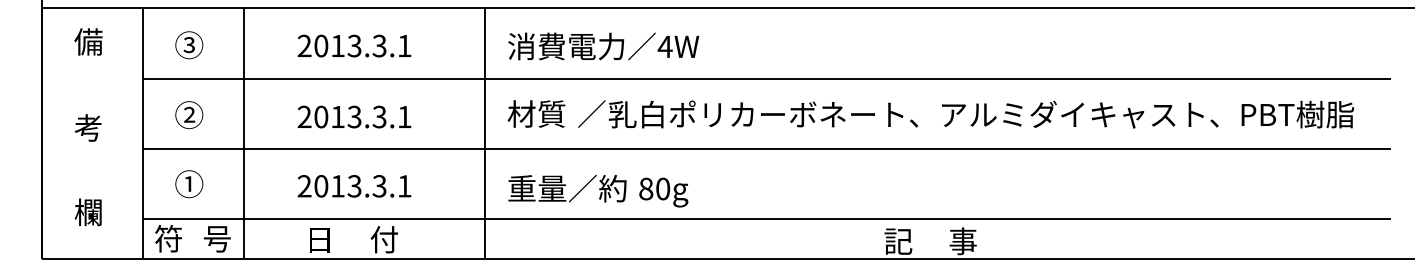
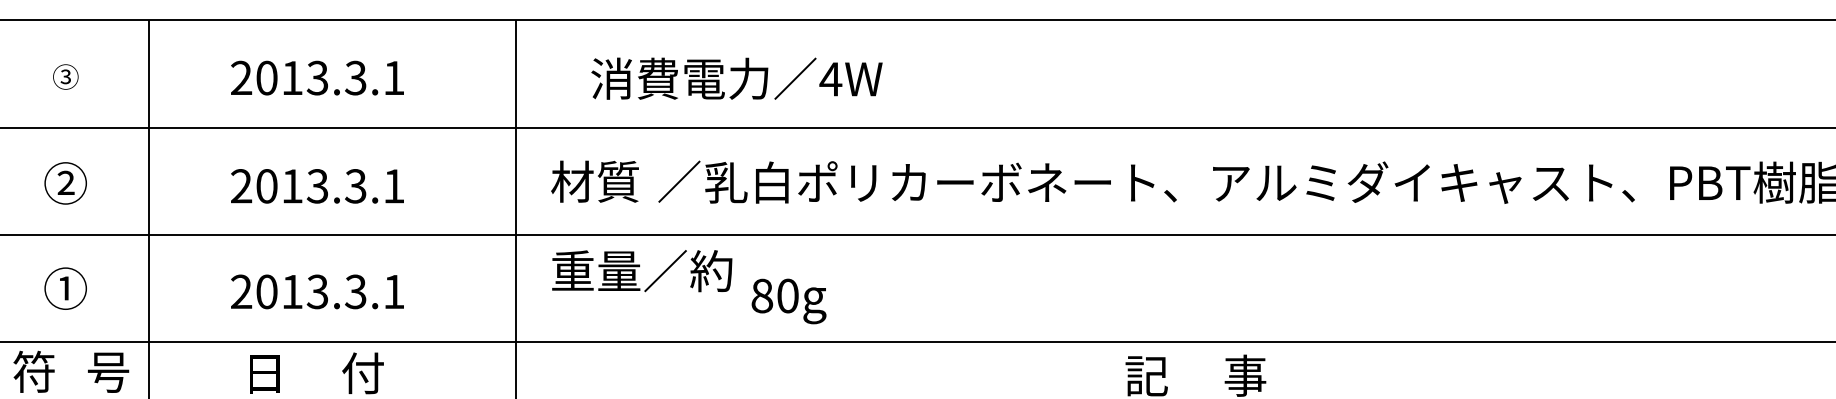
part: (189, 45) -> (66, 77), size x0.6
text: (603, 46) -> (736, 78), moved
text: (567, 188) -> (642, 270), moved

